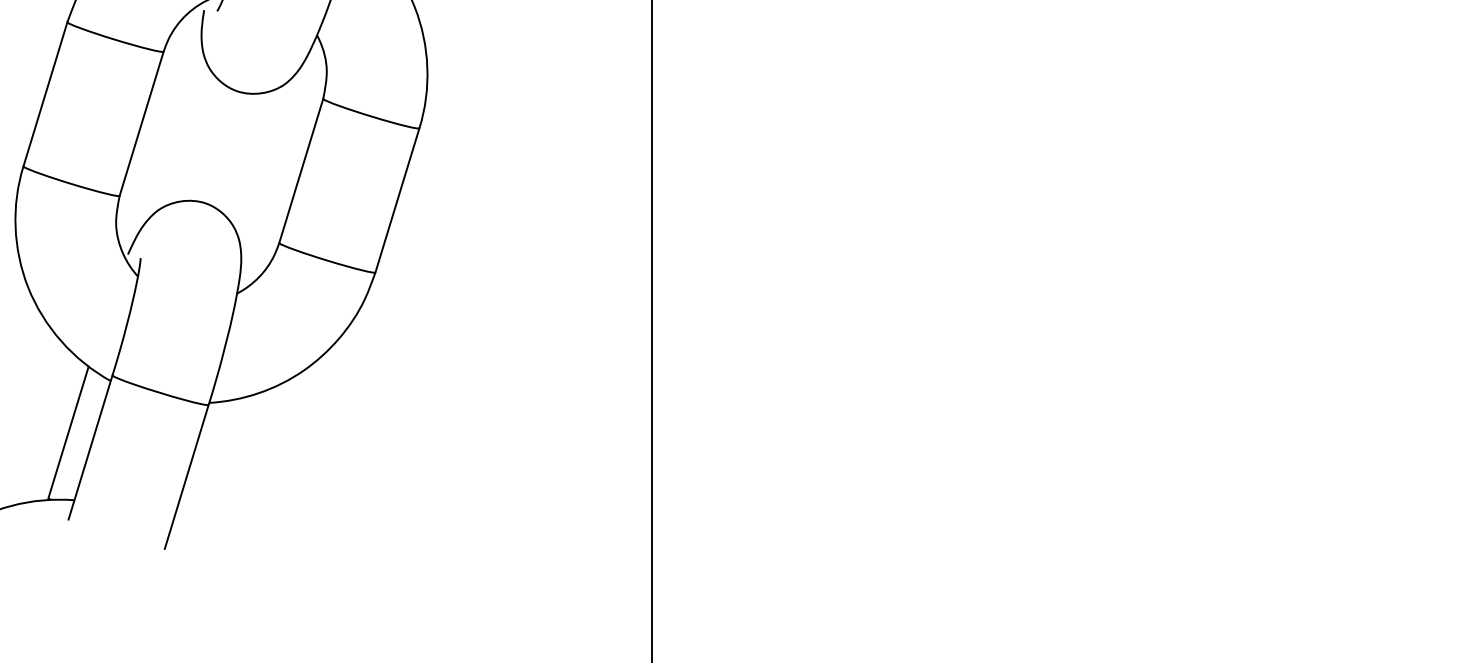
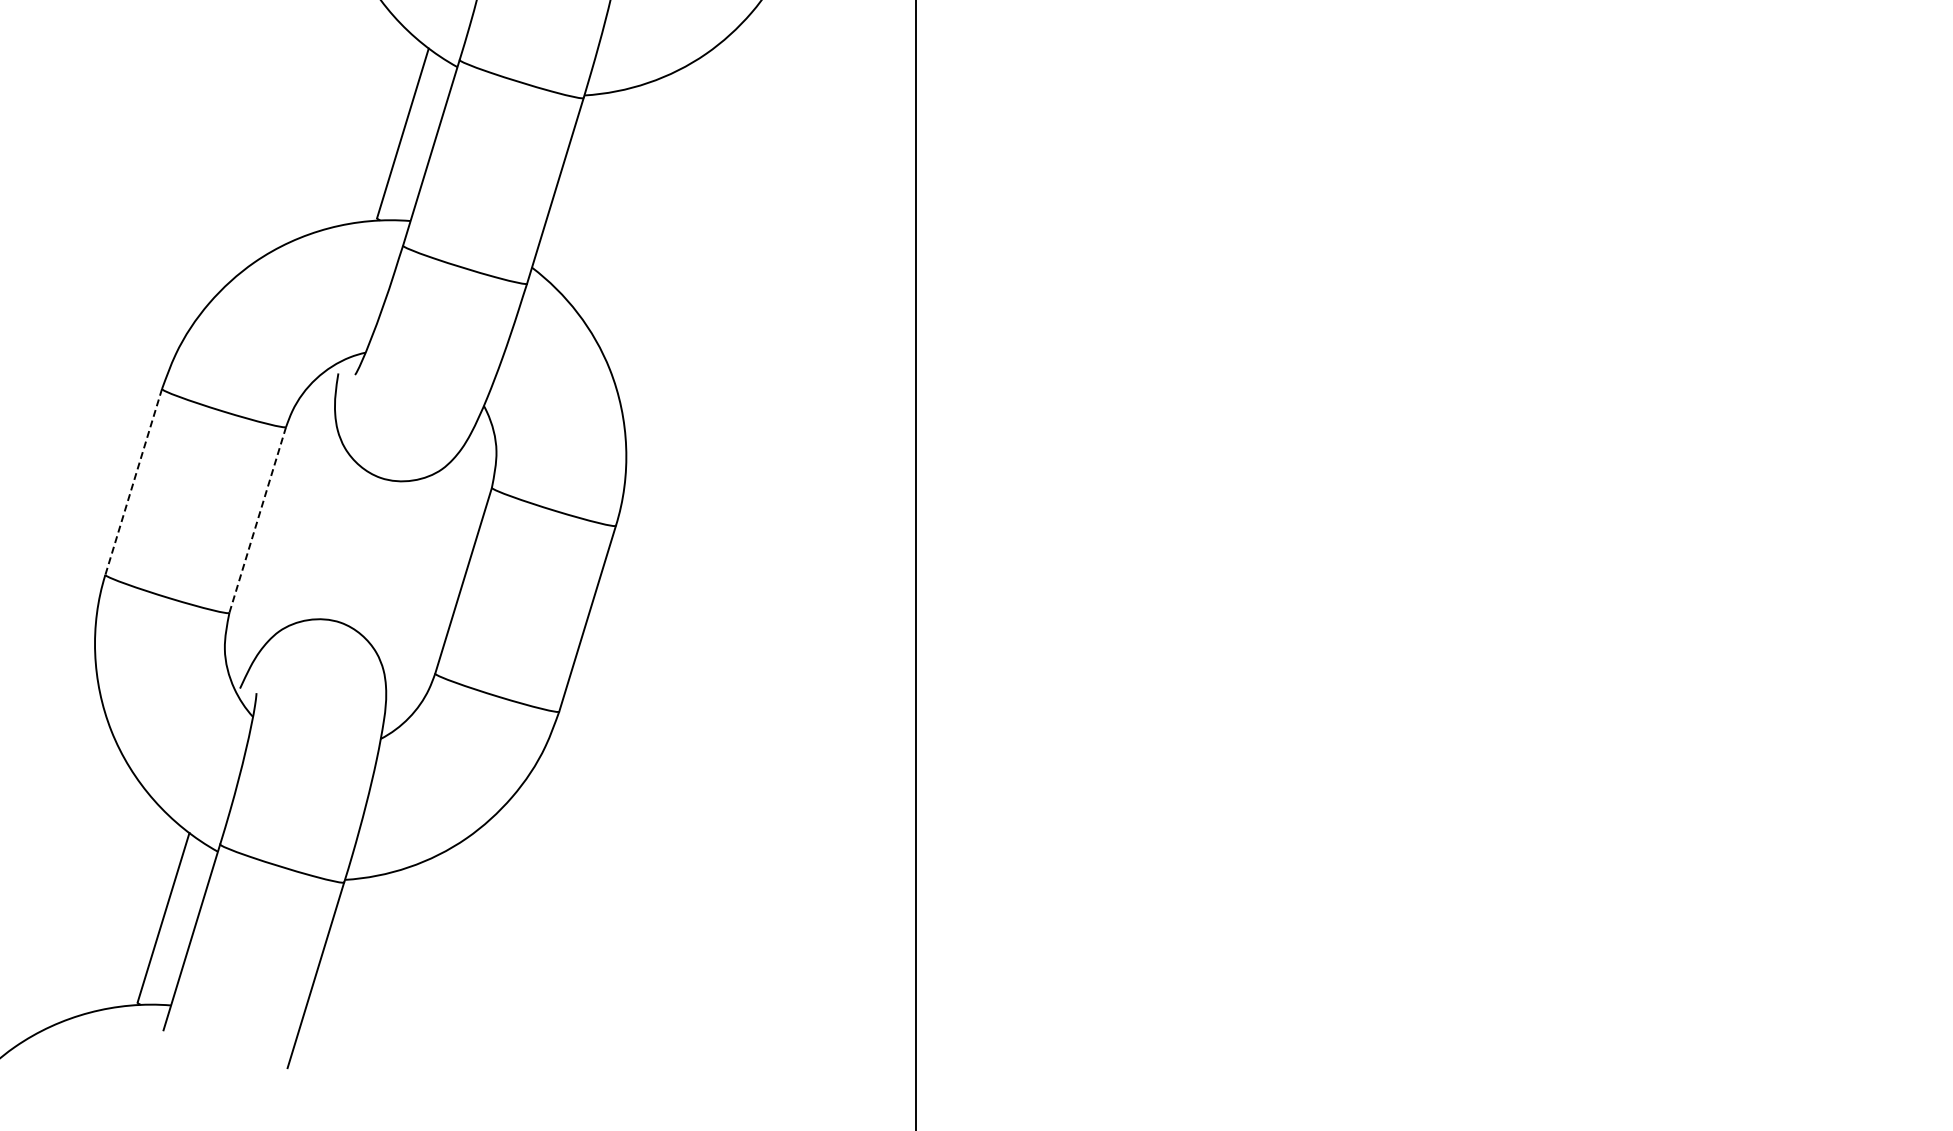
line: (45, 94) -> (133, 482), solid -> dashed
line: (141, 123) -> (257, 519), solid -> dashed

